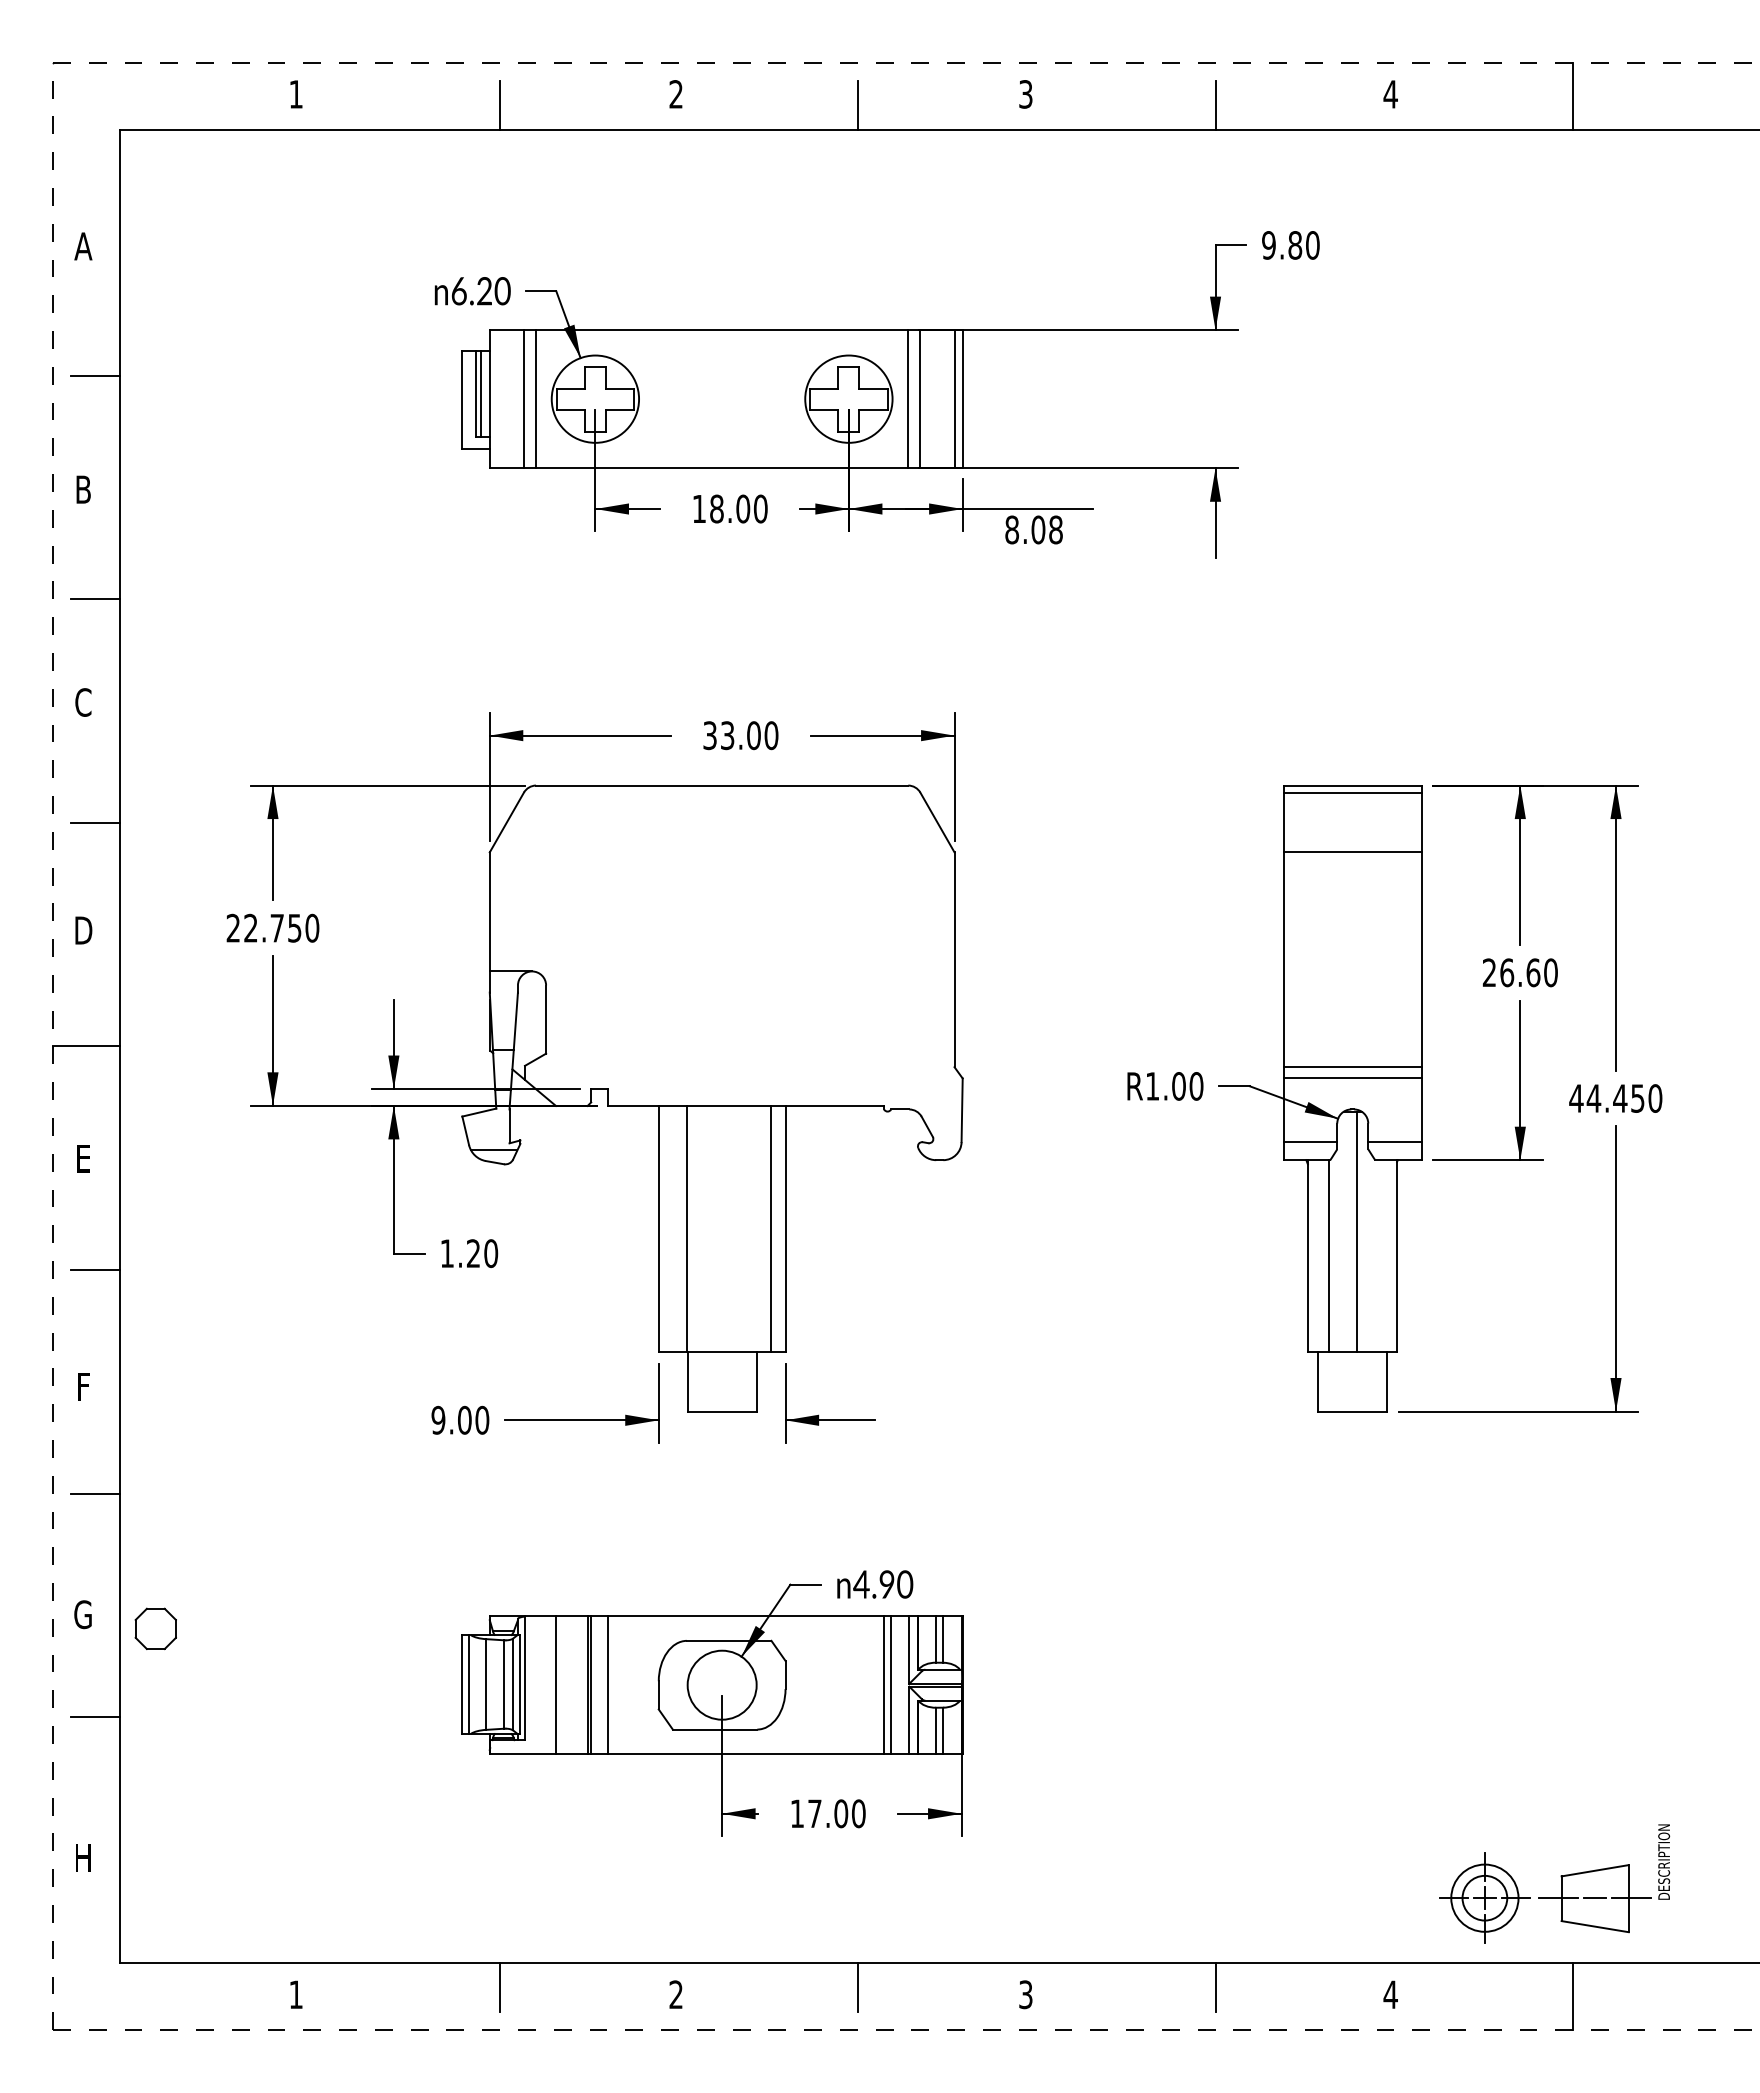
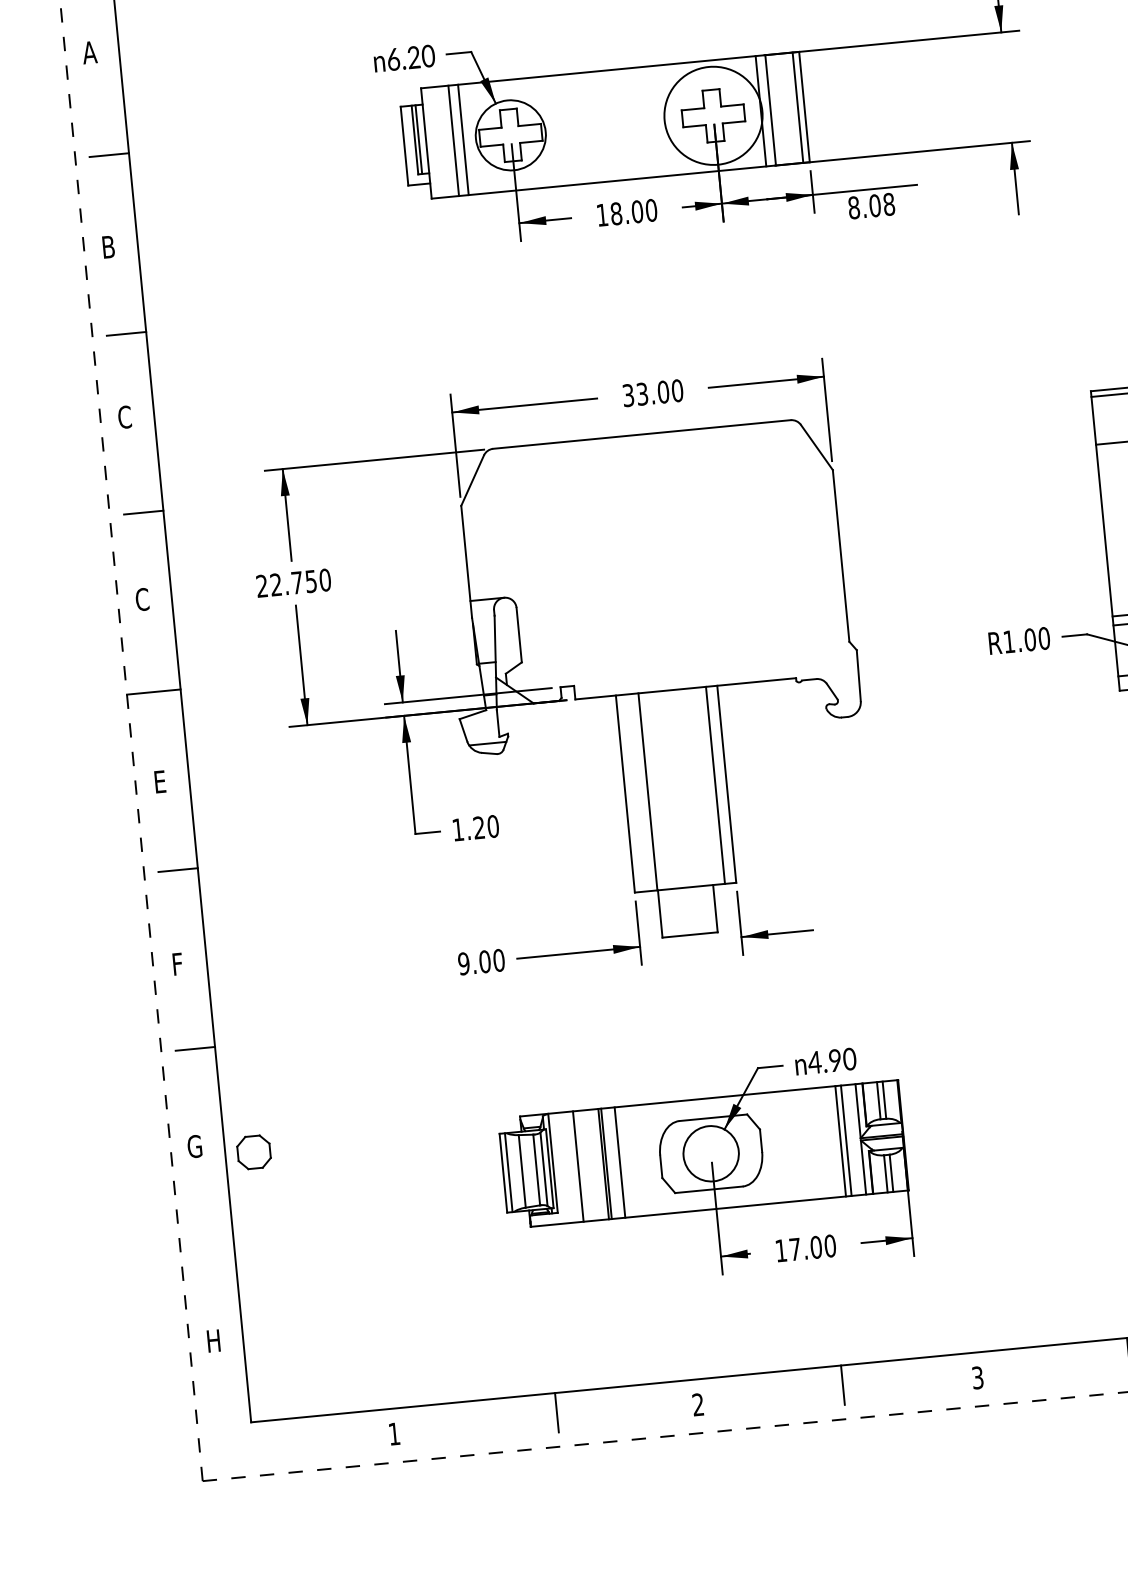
circle: (848, 398) -> (713, 115), size x1.4
text: (83, 930) -> (142, 599), D -> C
line: (95, 1717) -> (212, 1227), removed

